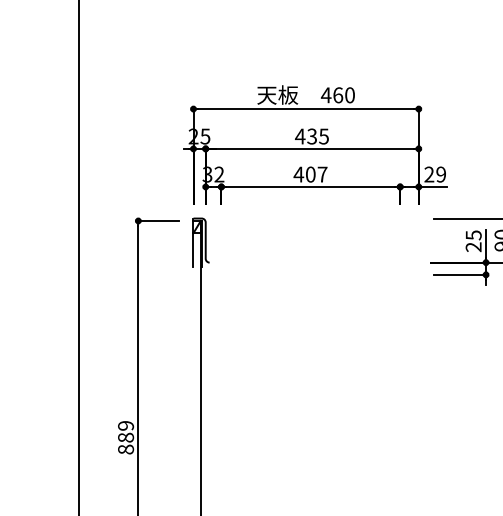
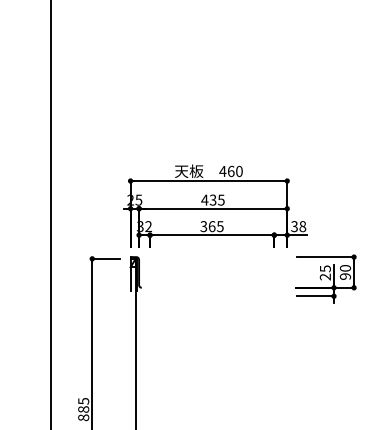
text: (309, 174) -> (211, 226), 407 -> 365
text: (434, 174) -> (298, 226), 29 -> 38
text: (125, 426) -> (83, 401), 889 -> 885

